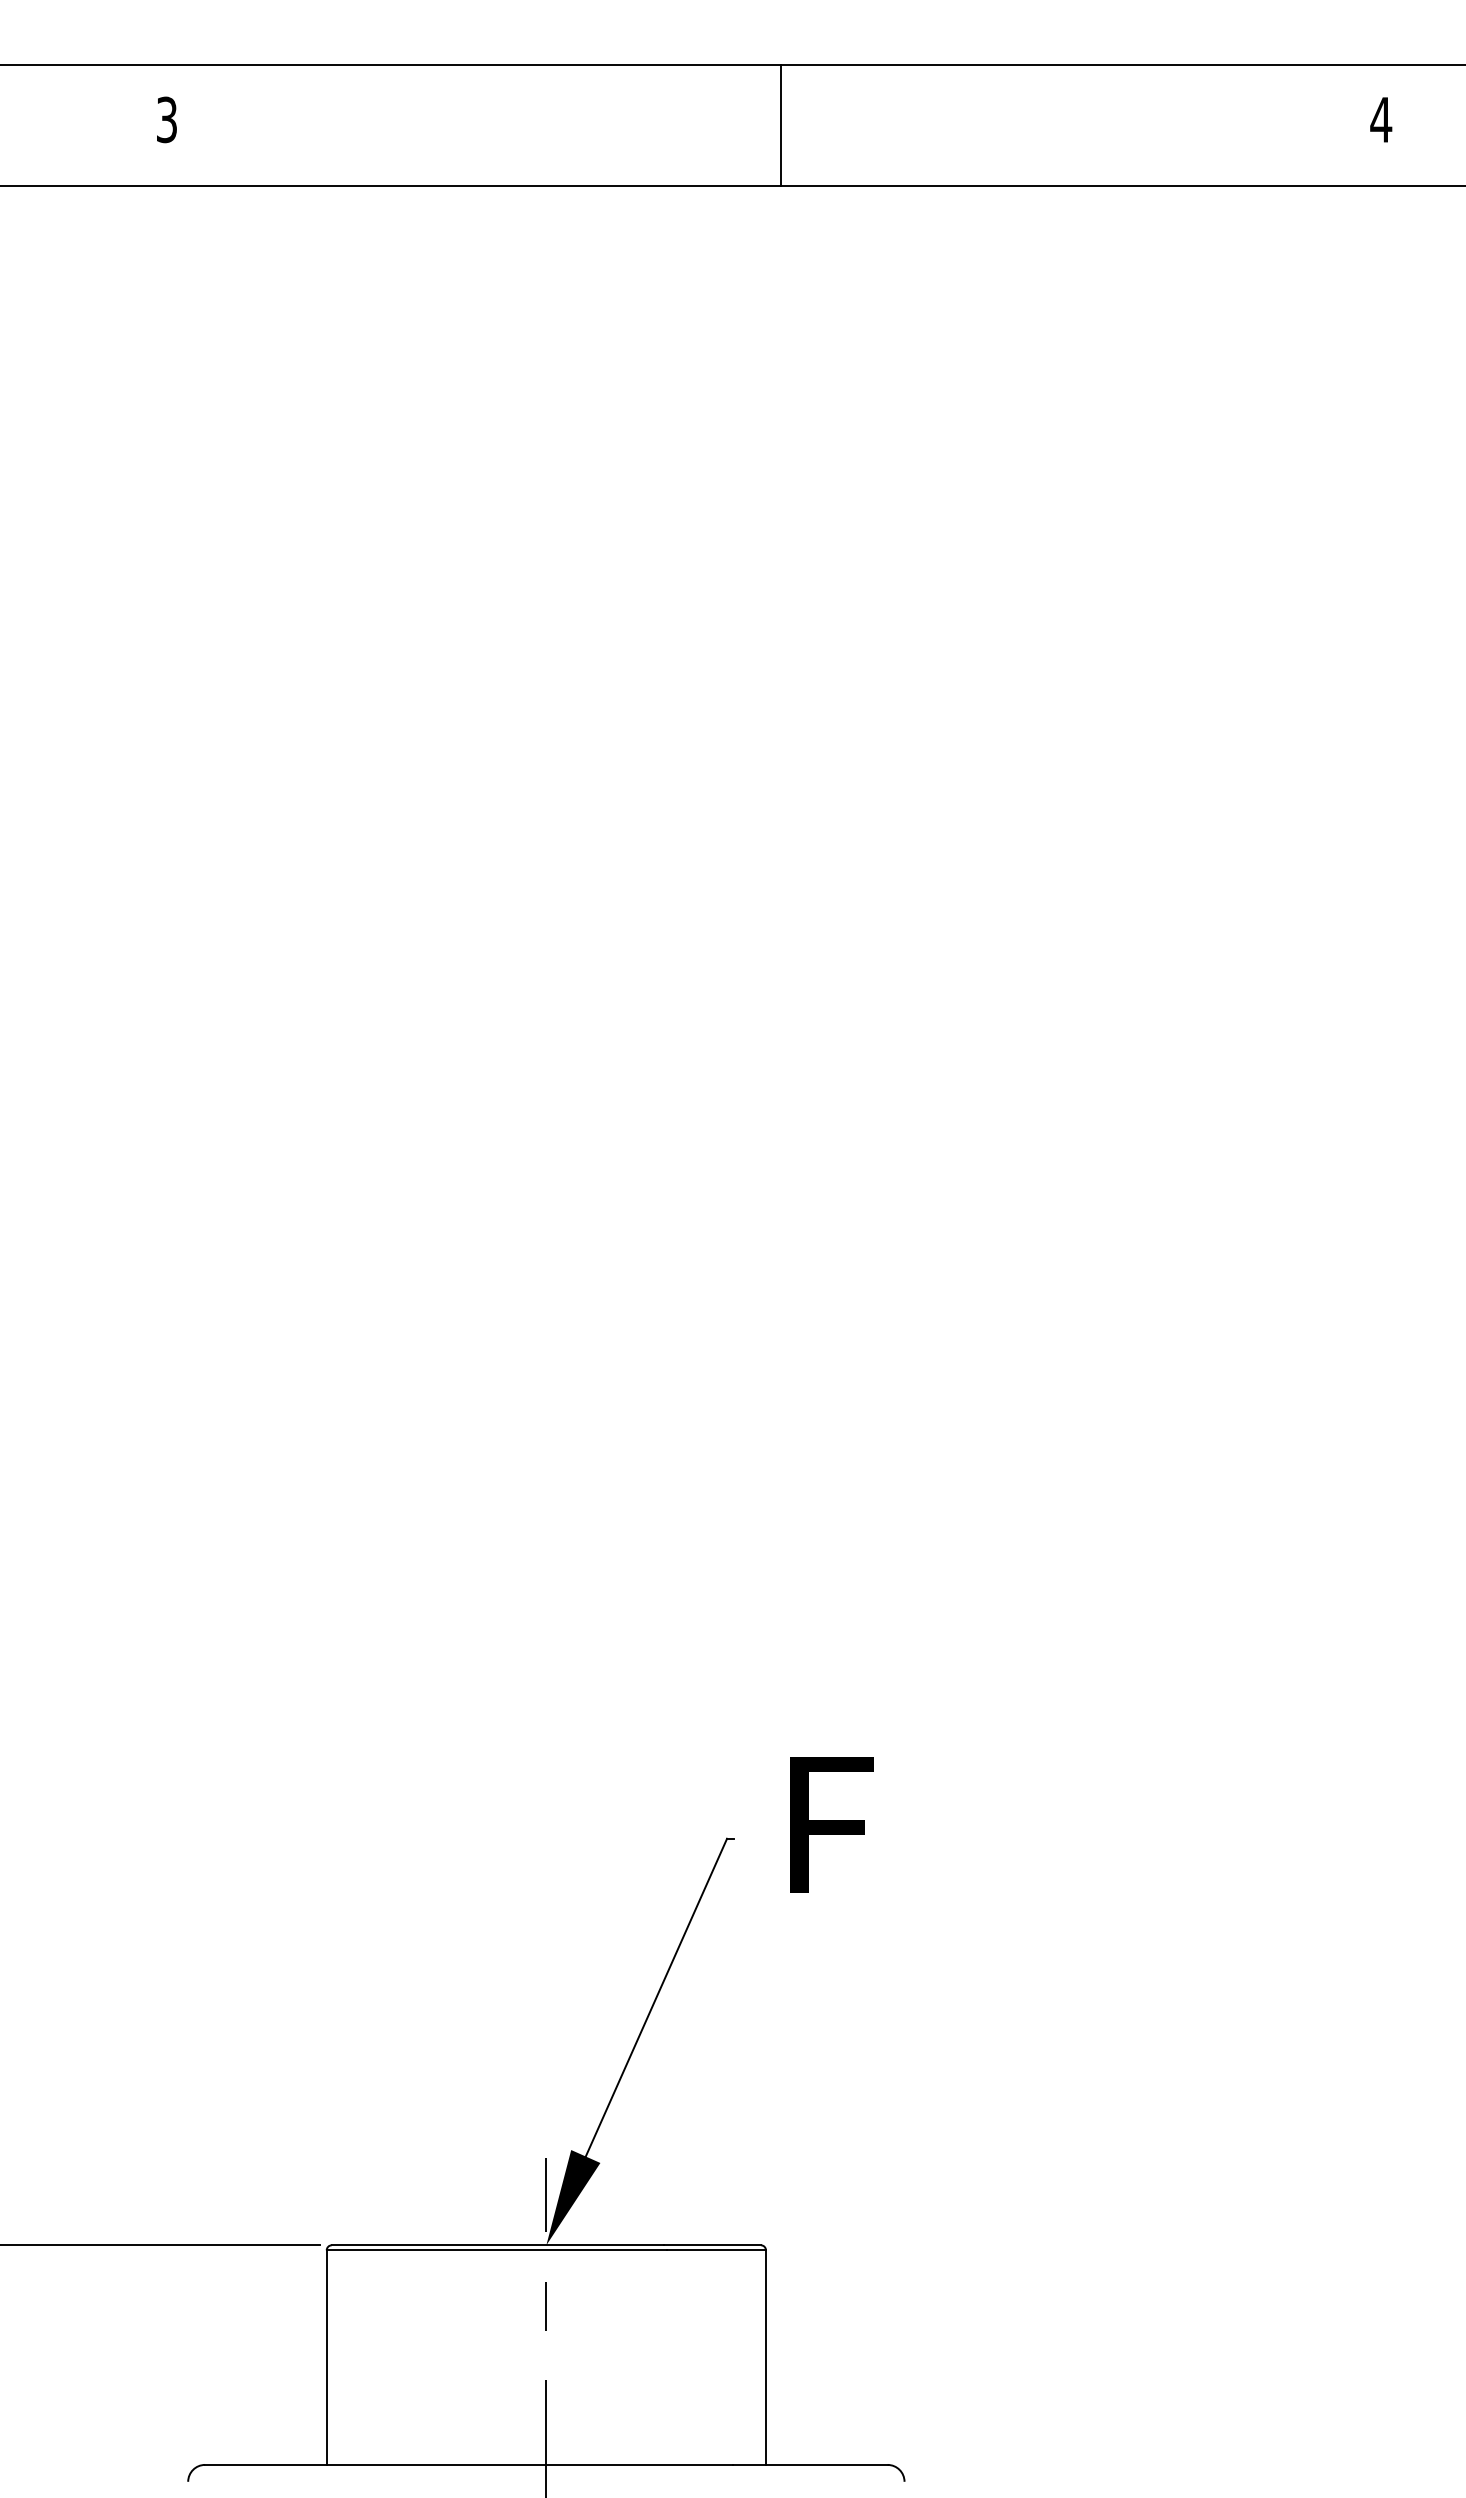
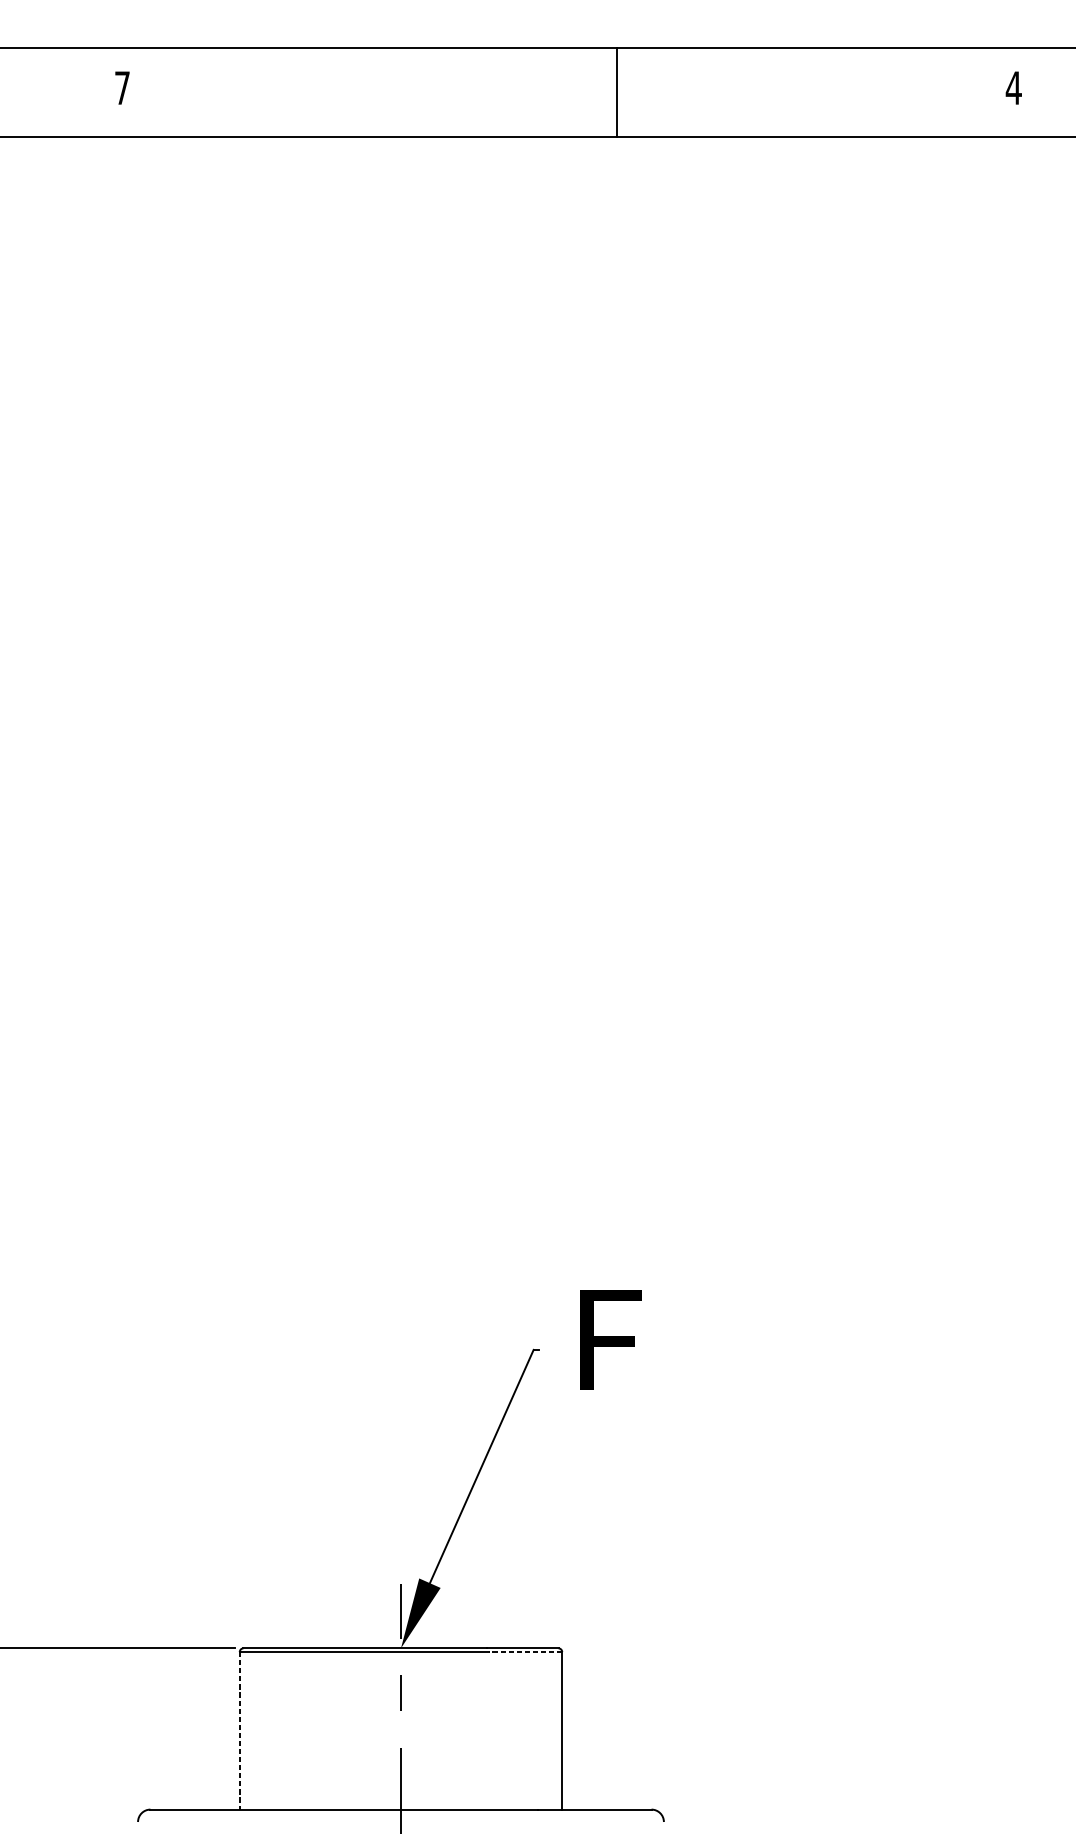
text: (166, 119) -> (122, 87), 3 -> 7
line: (781, 125) -> (617, 92), moved
line: (716, 2250) -> (525, 1652), solid -> dashed
line: (326, 2358) -> (239, 1731), solid -> dashed

